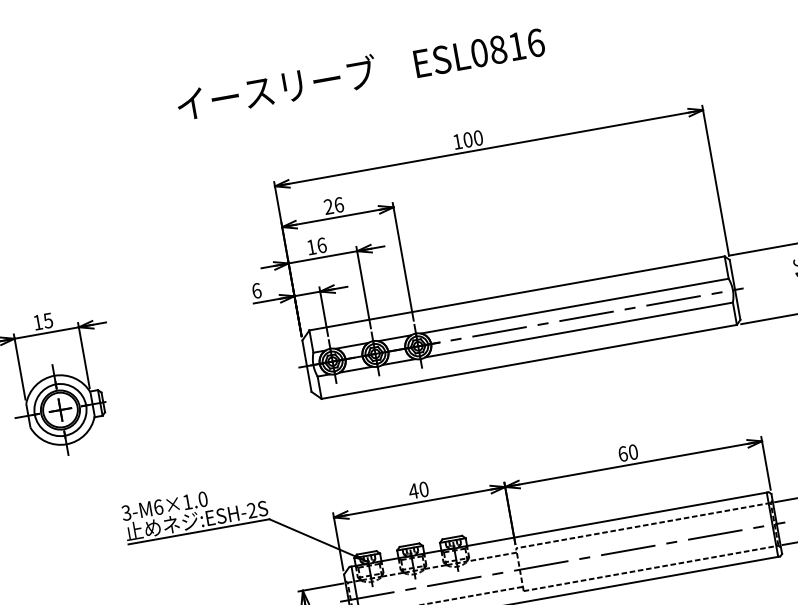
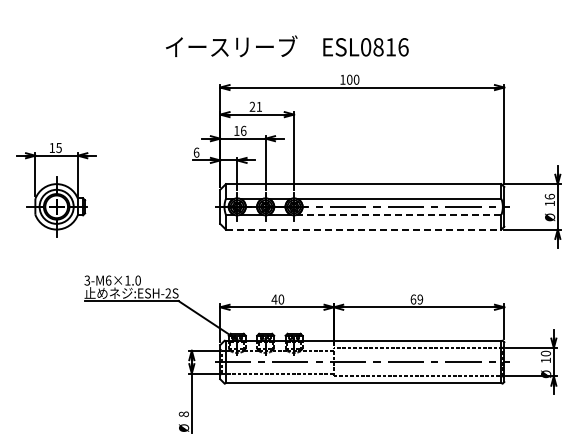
text: (360, 71) -> (287, 45), moved
text: (339, 204) -> (259, 106), 26 -> 21
line: (577, 329) -> (398, 214), solid -> dashed
line: (528, 361) -> (363, 229), solid -> dashed
text: (633, 452) -> (420, 299), 60 -> 69

